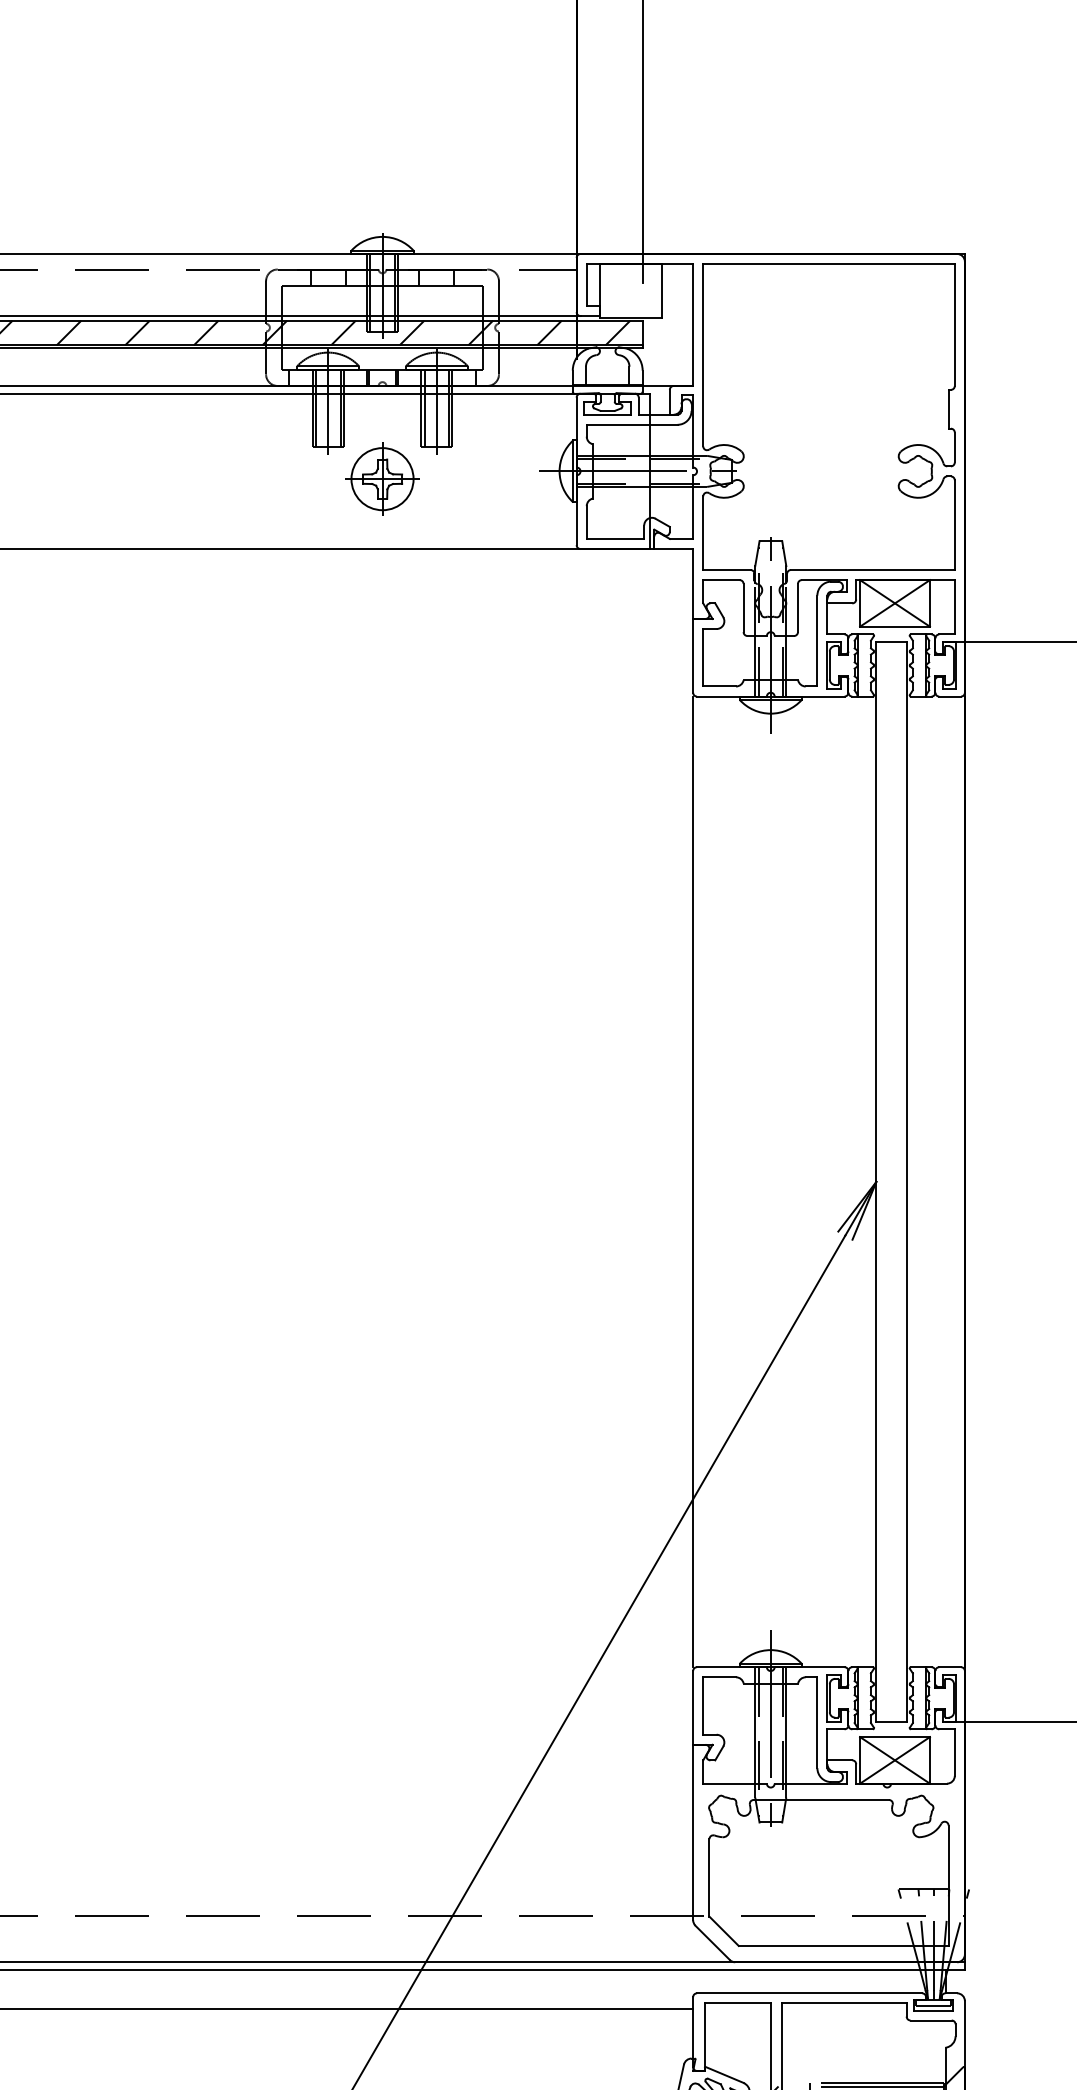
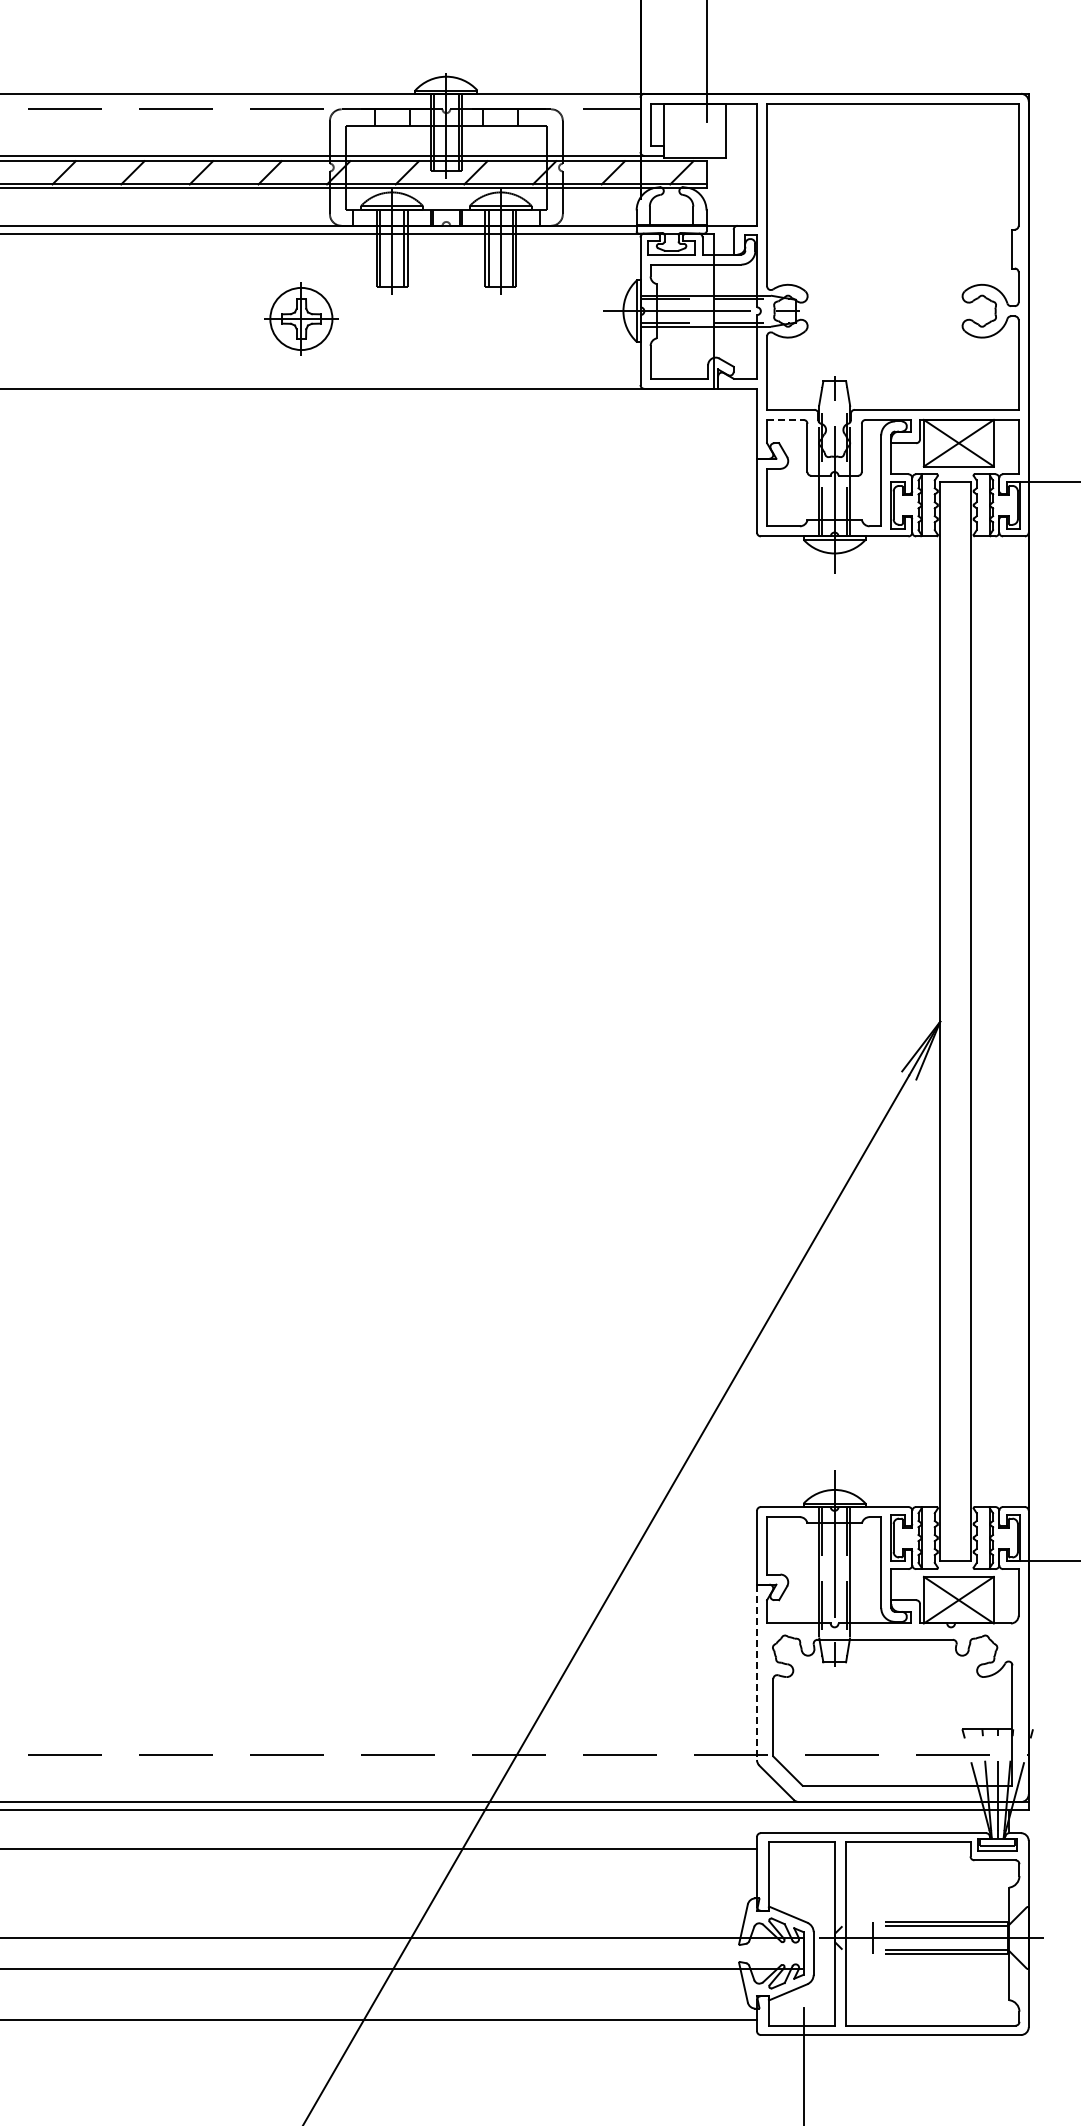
part: (382, 478) -> (301, 318), moved
line: (721, 579) -> (785, 419), solid -> dashed
line: (693, 1181) -> (757, 1021), removed
line: (693, 1832) -> (757, 1672), solid -> dashed

